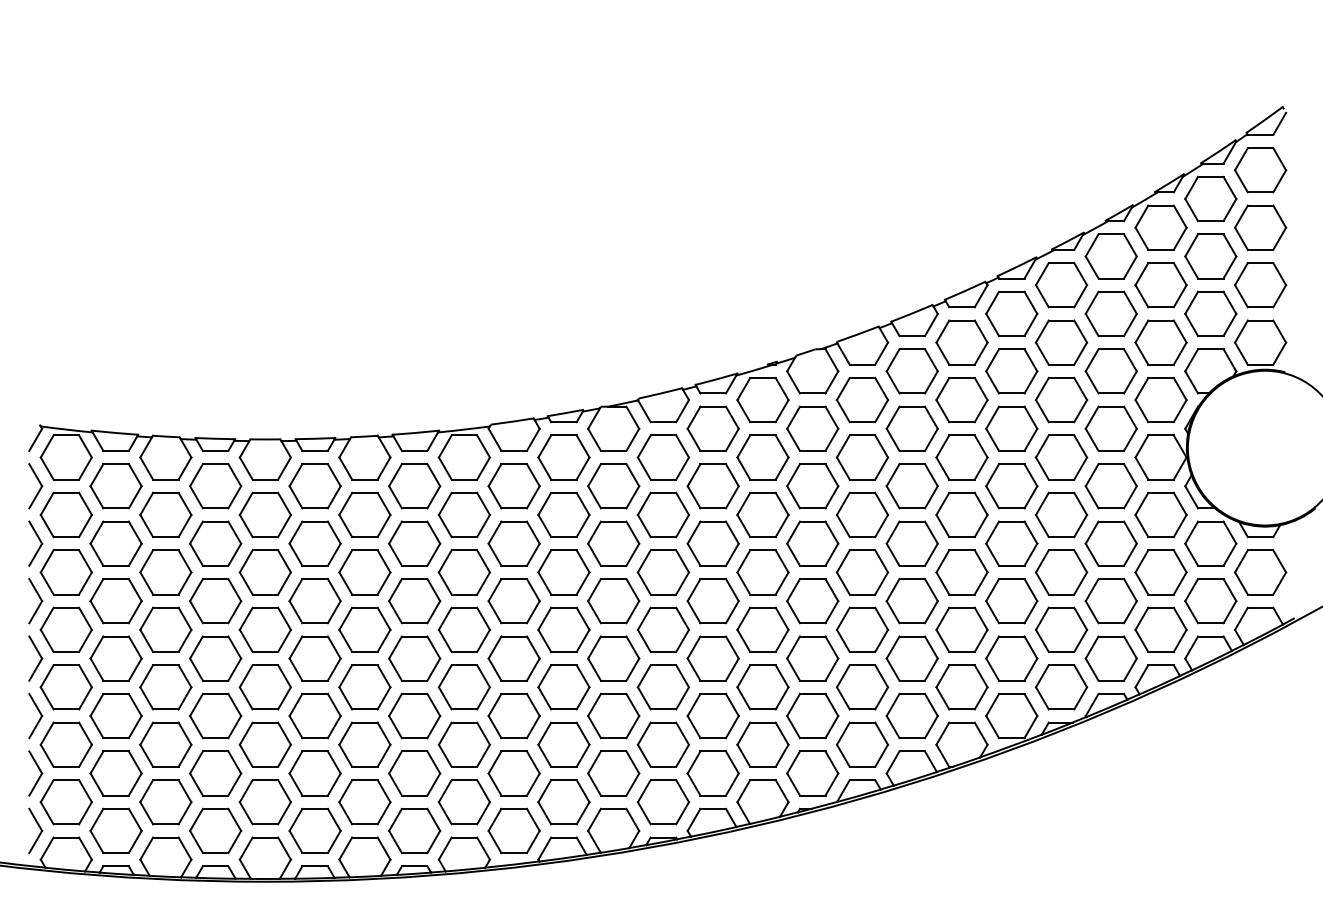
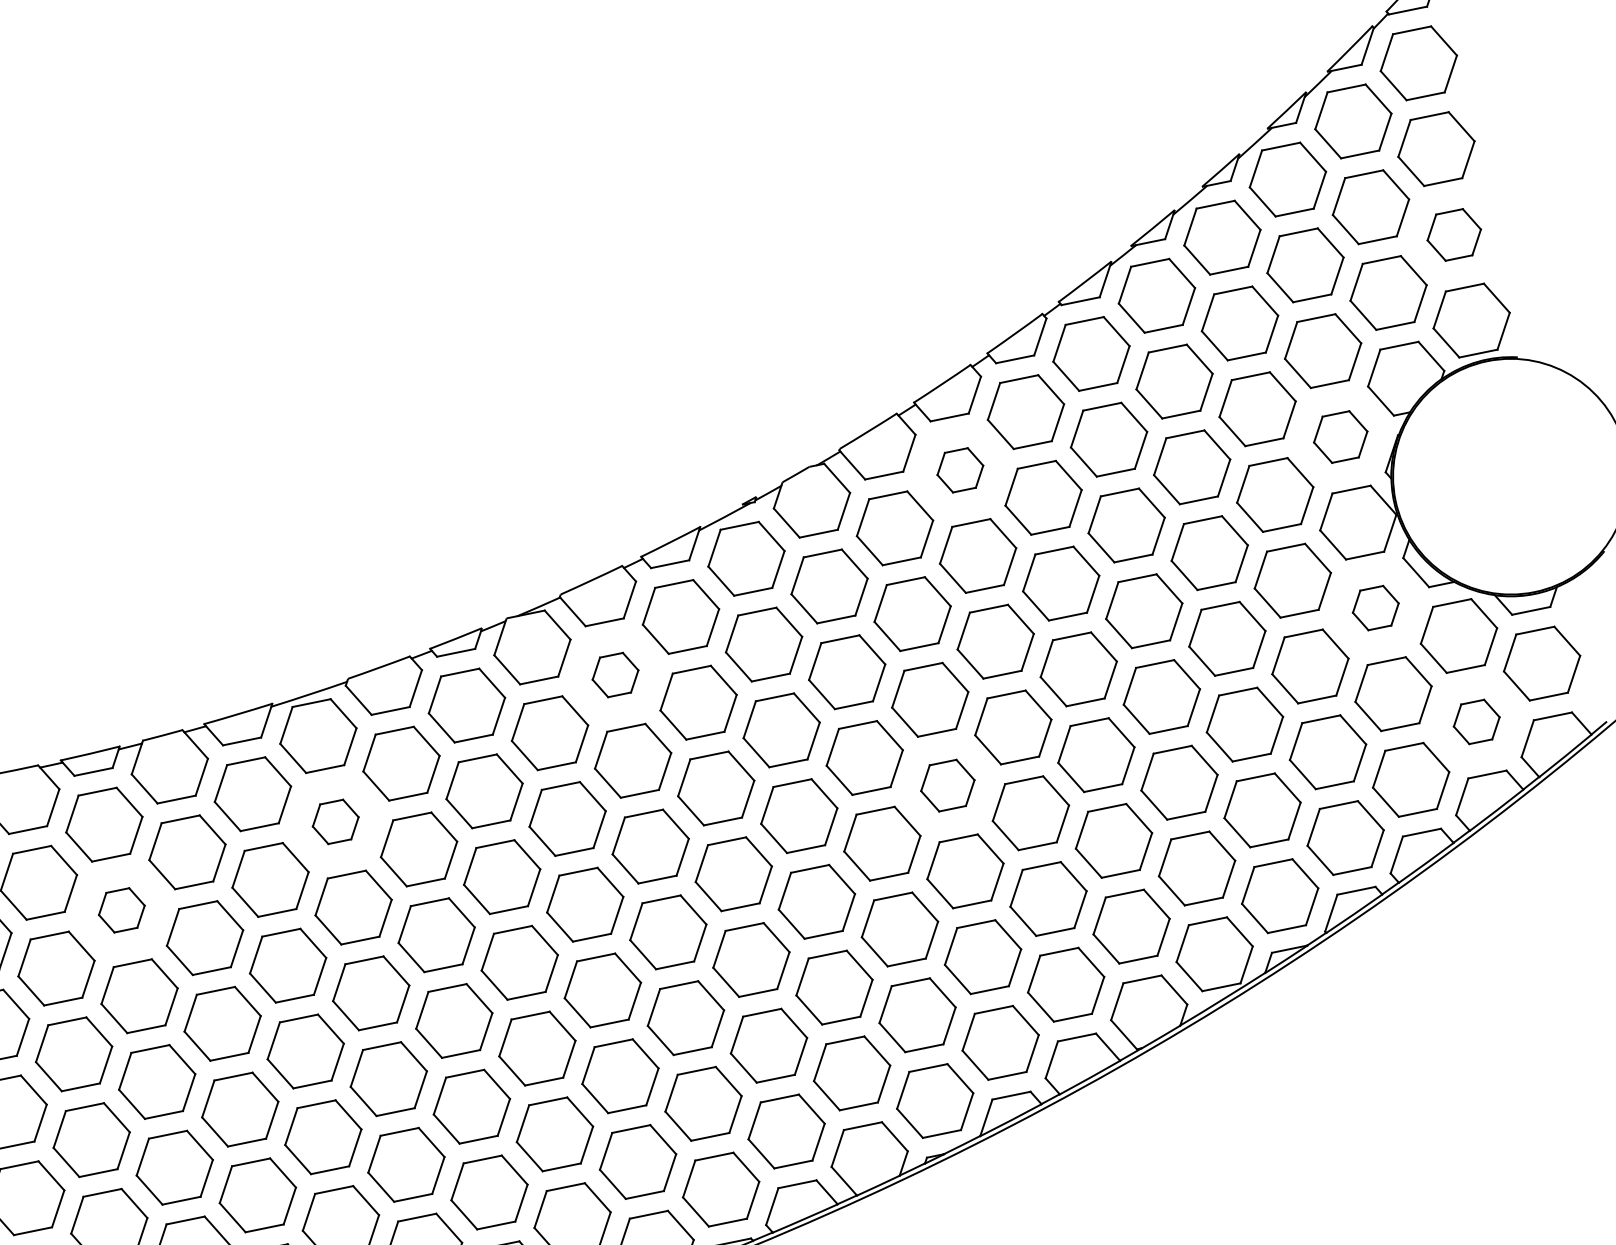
part: (1260, 285) -> (1454, 235), size x0.7
part: (911, 371) -> (959, 470), size x0.6
part: (1160, 400) -> (1340, 437), size x0.7
part: (663, 457) -> (615, 675), size x0.6
part: (463, 514) -> (334, 821), size x0.6
part: (1160, 514) -> (1374, 607), size x0.6
part: (314, 543) -> (120, 910), size x0.6
part: (862, 572) -> (947, 785), size x0.7
part: (1210, 601) -> (1476, 722), size x0.6

